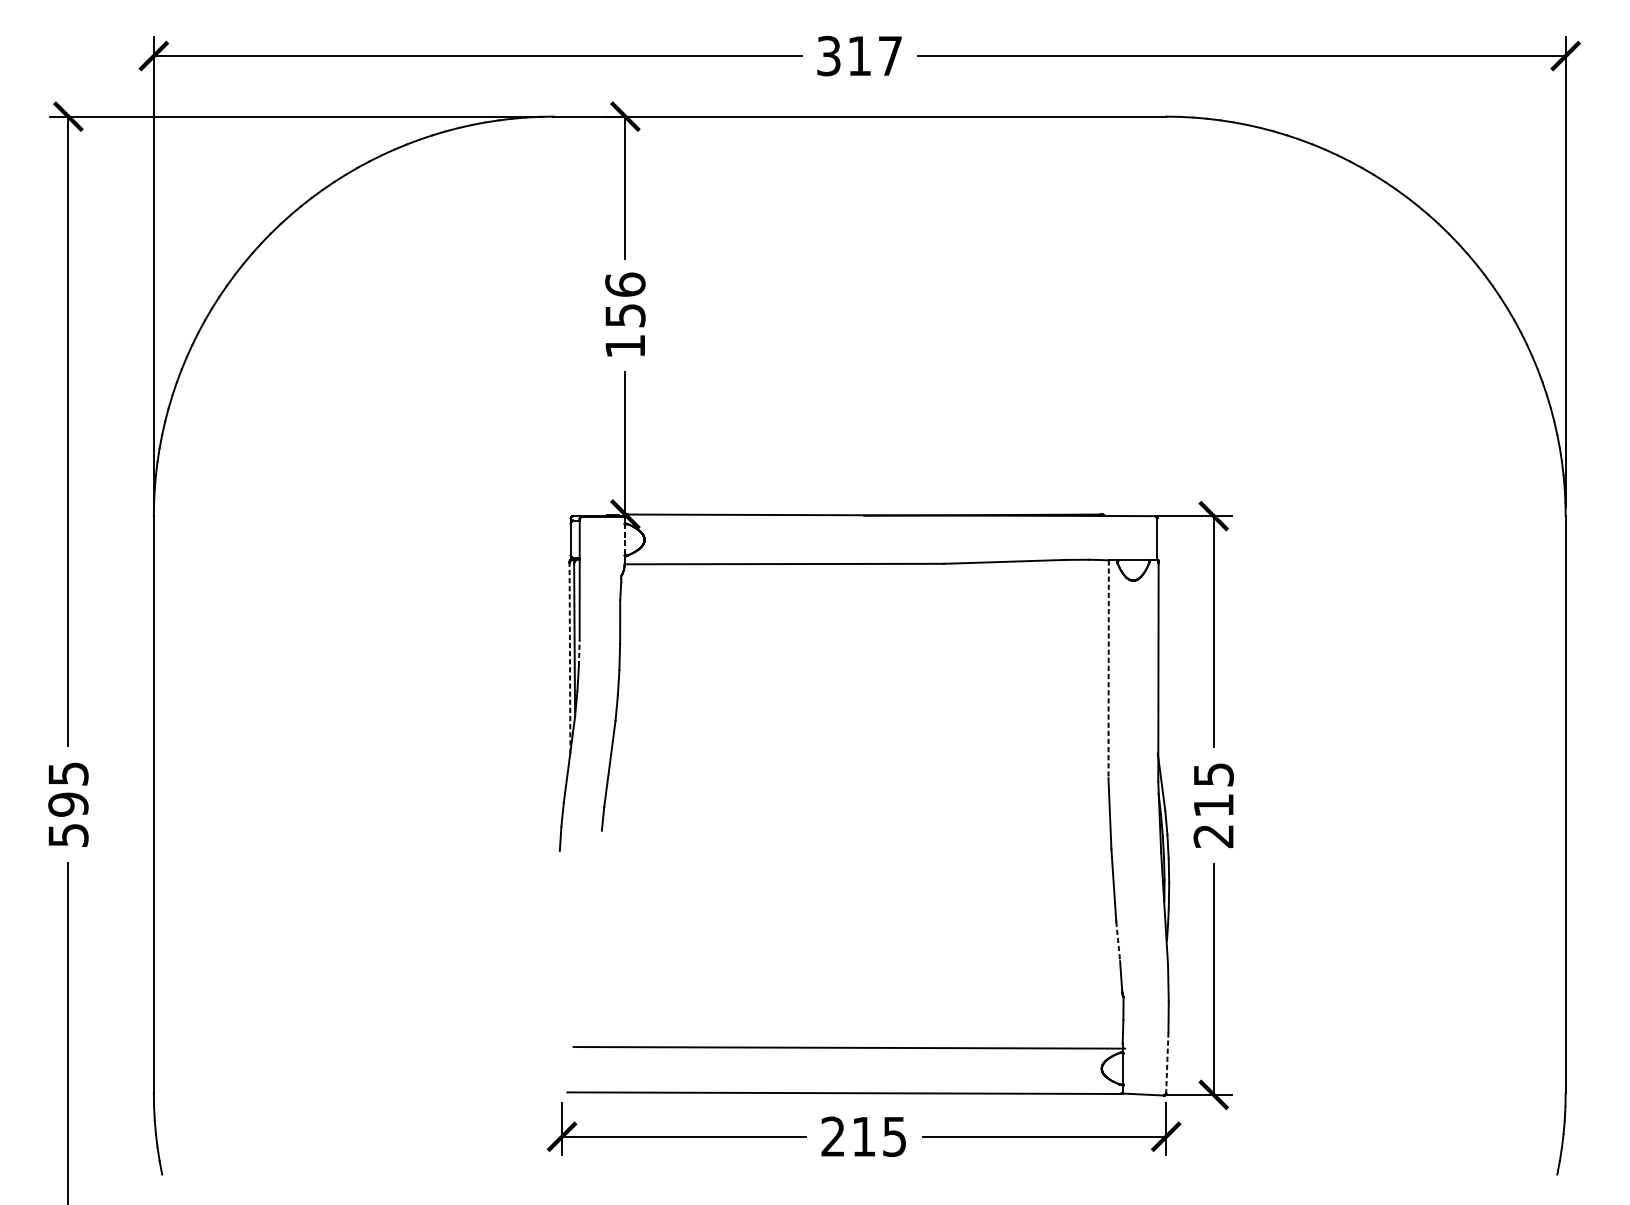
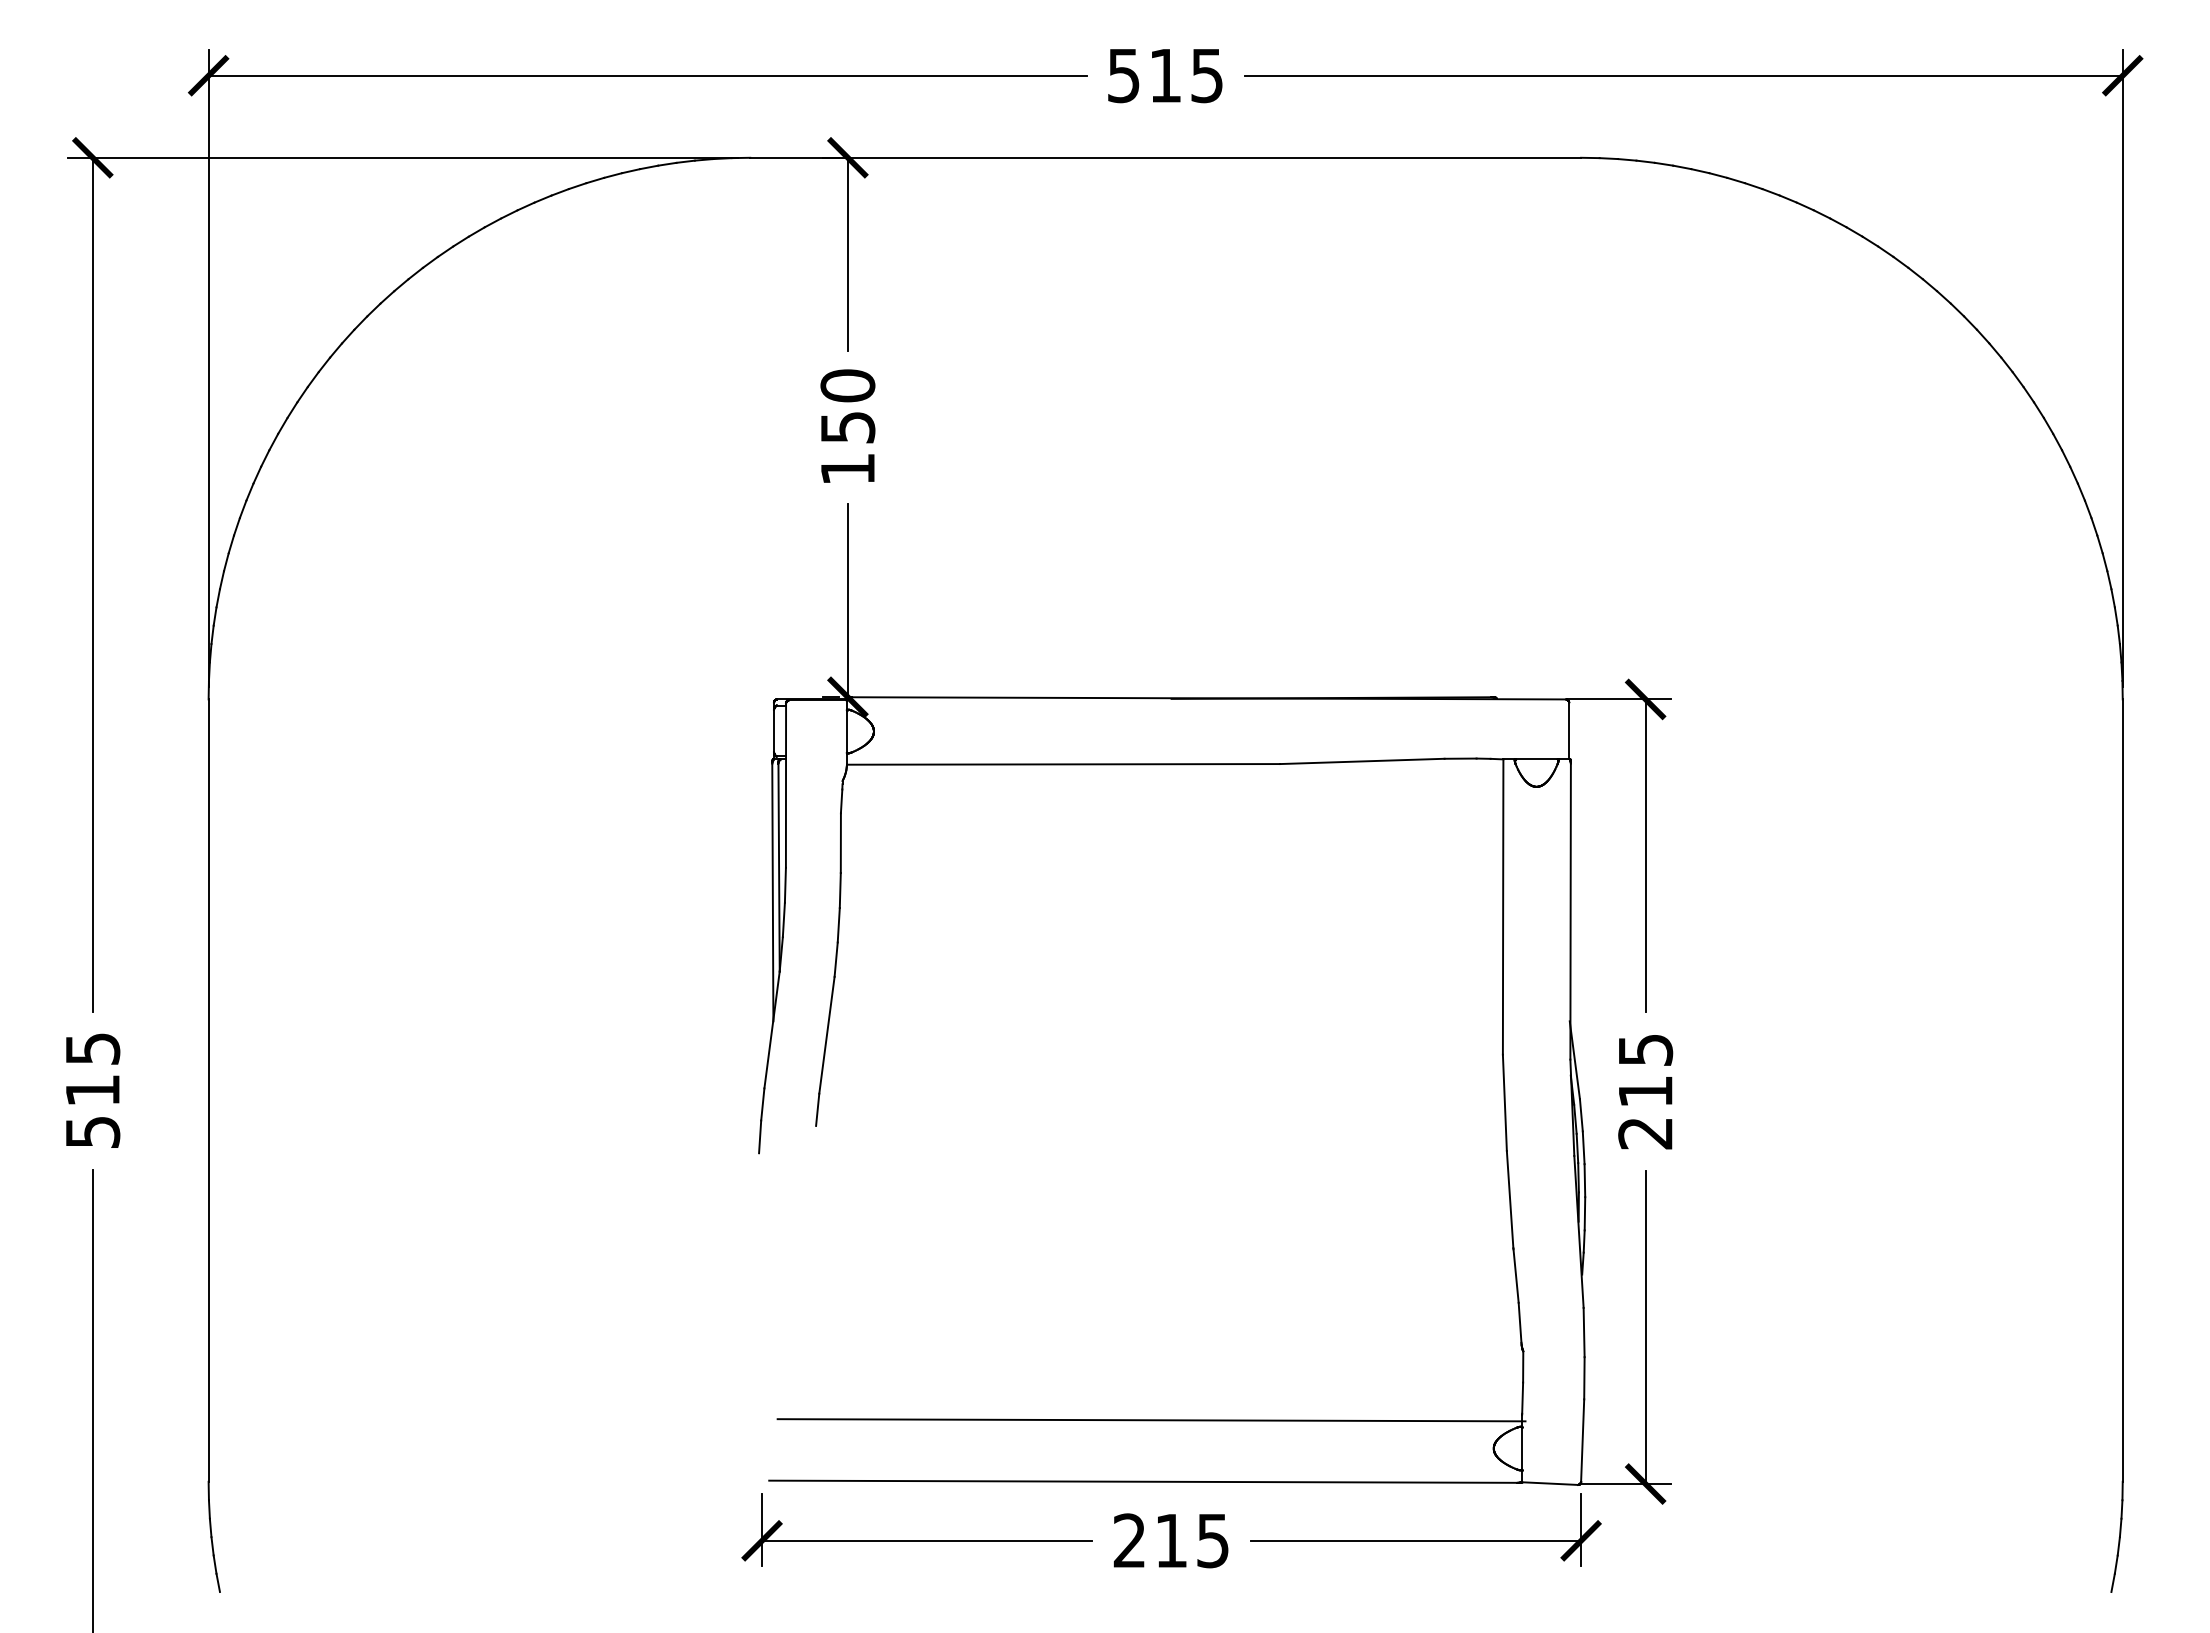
text: (859, 55) -> (1165, 75), 317 -> 515
text: (625, 284) -> (847, 385), 156 -> 150
line: (624, 540) -> (846, 732), dashed -> solid
line: (579, 653) -> (785, 885), dashed -> solid
line: (569, 658) -> (772, 892), dashed -> solid
line: (1108, 669) -> (1503, 907), dashed -> solid
text: (68, 804) -> (92, 1090), 595 -> 515
line: (1118, 941) -> (1516, 1276), dashed -> solid
line: (1167, 1063) -> (1582, 1441), dashed -> solid

